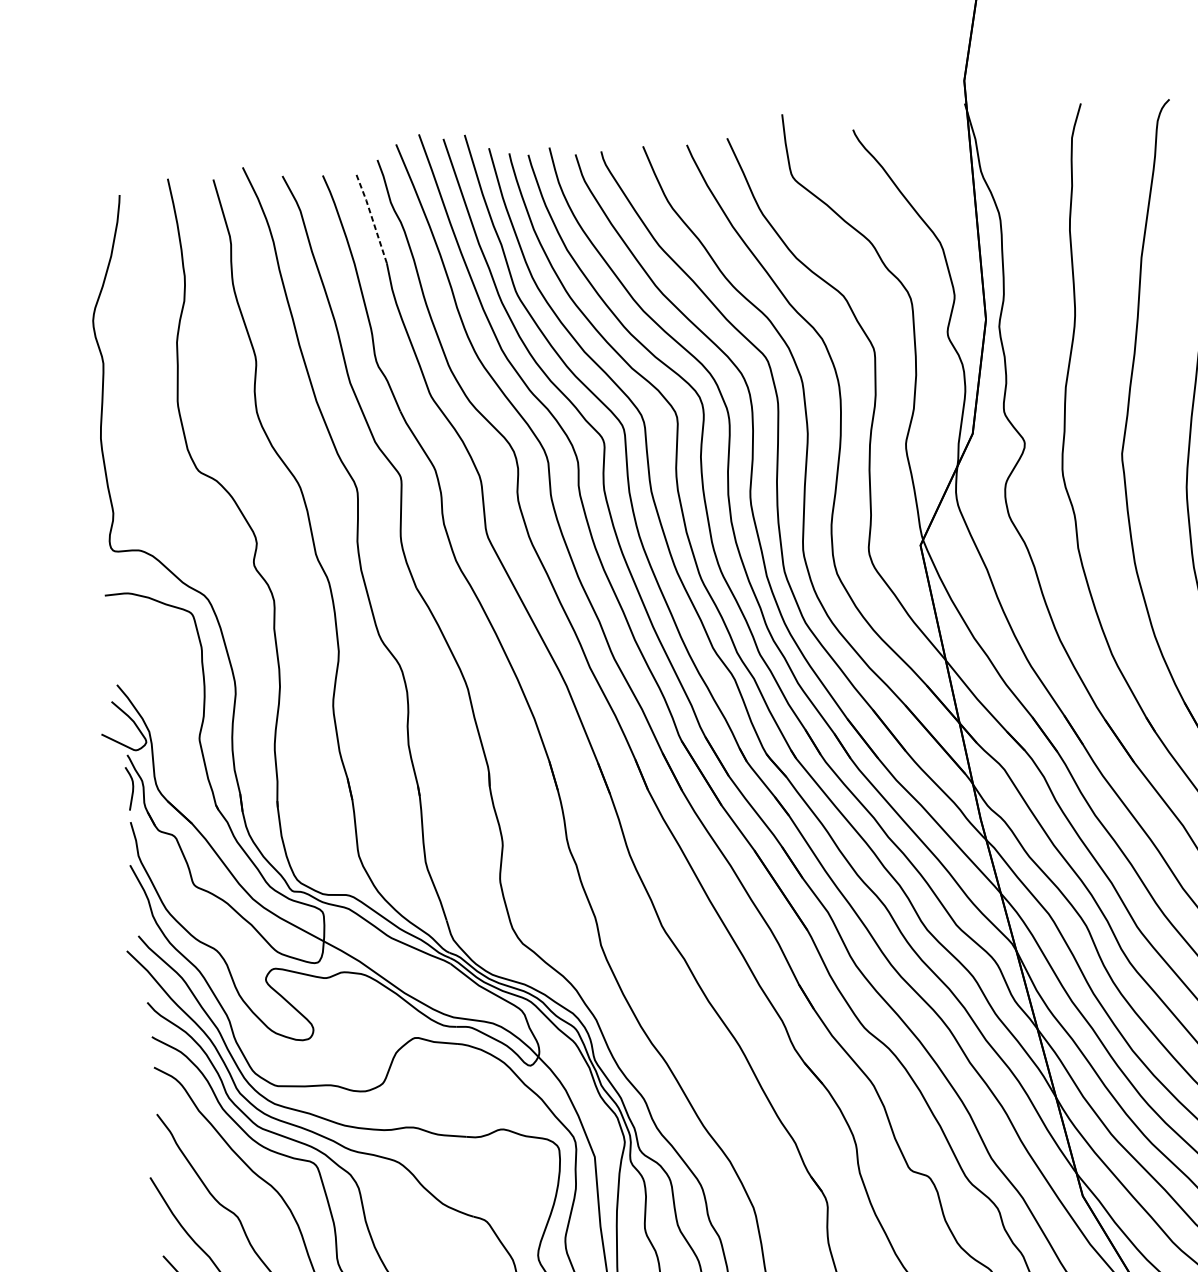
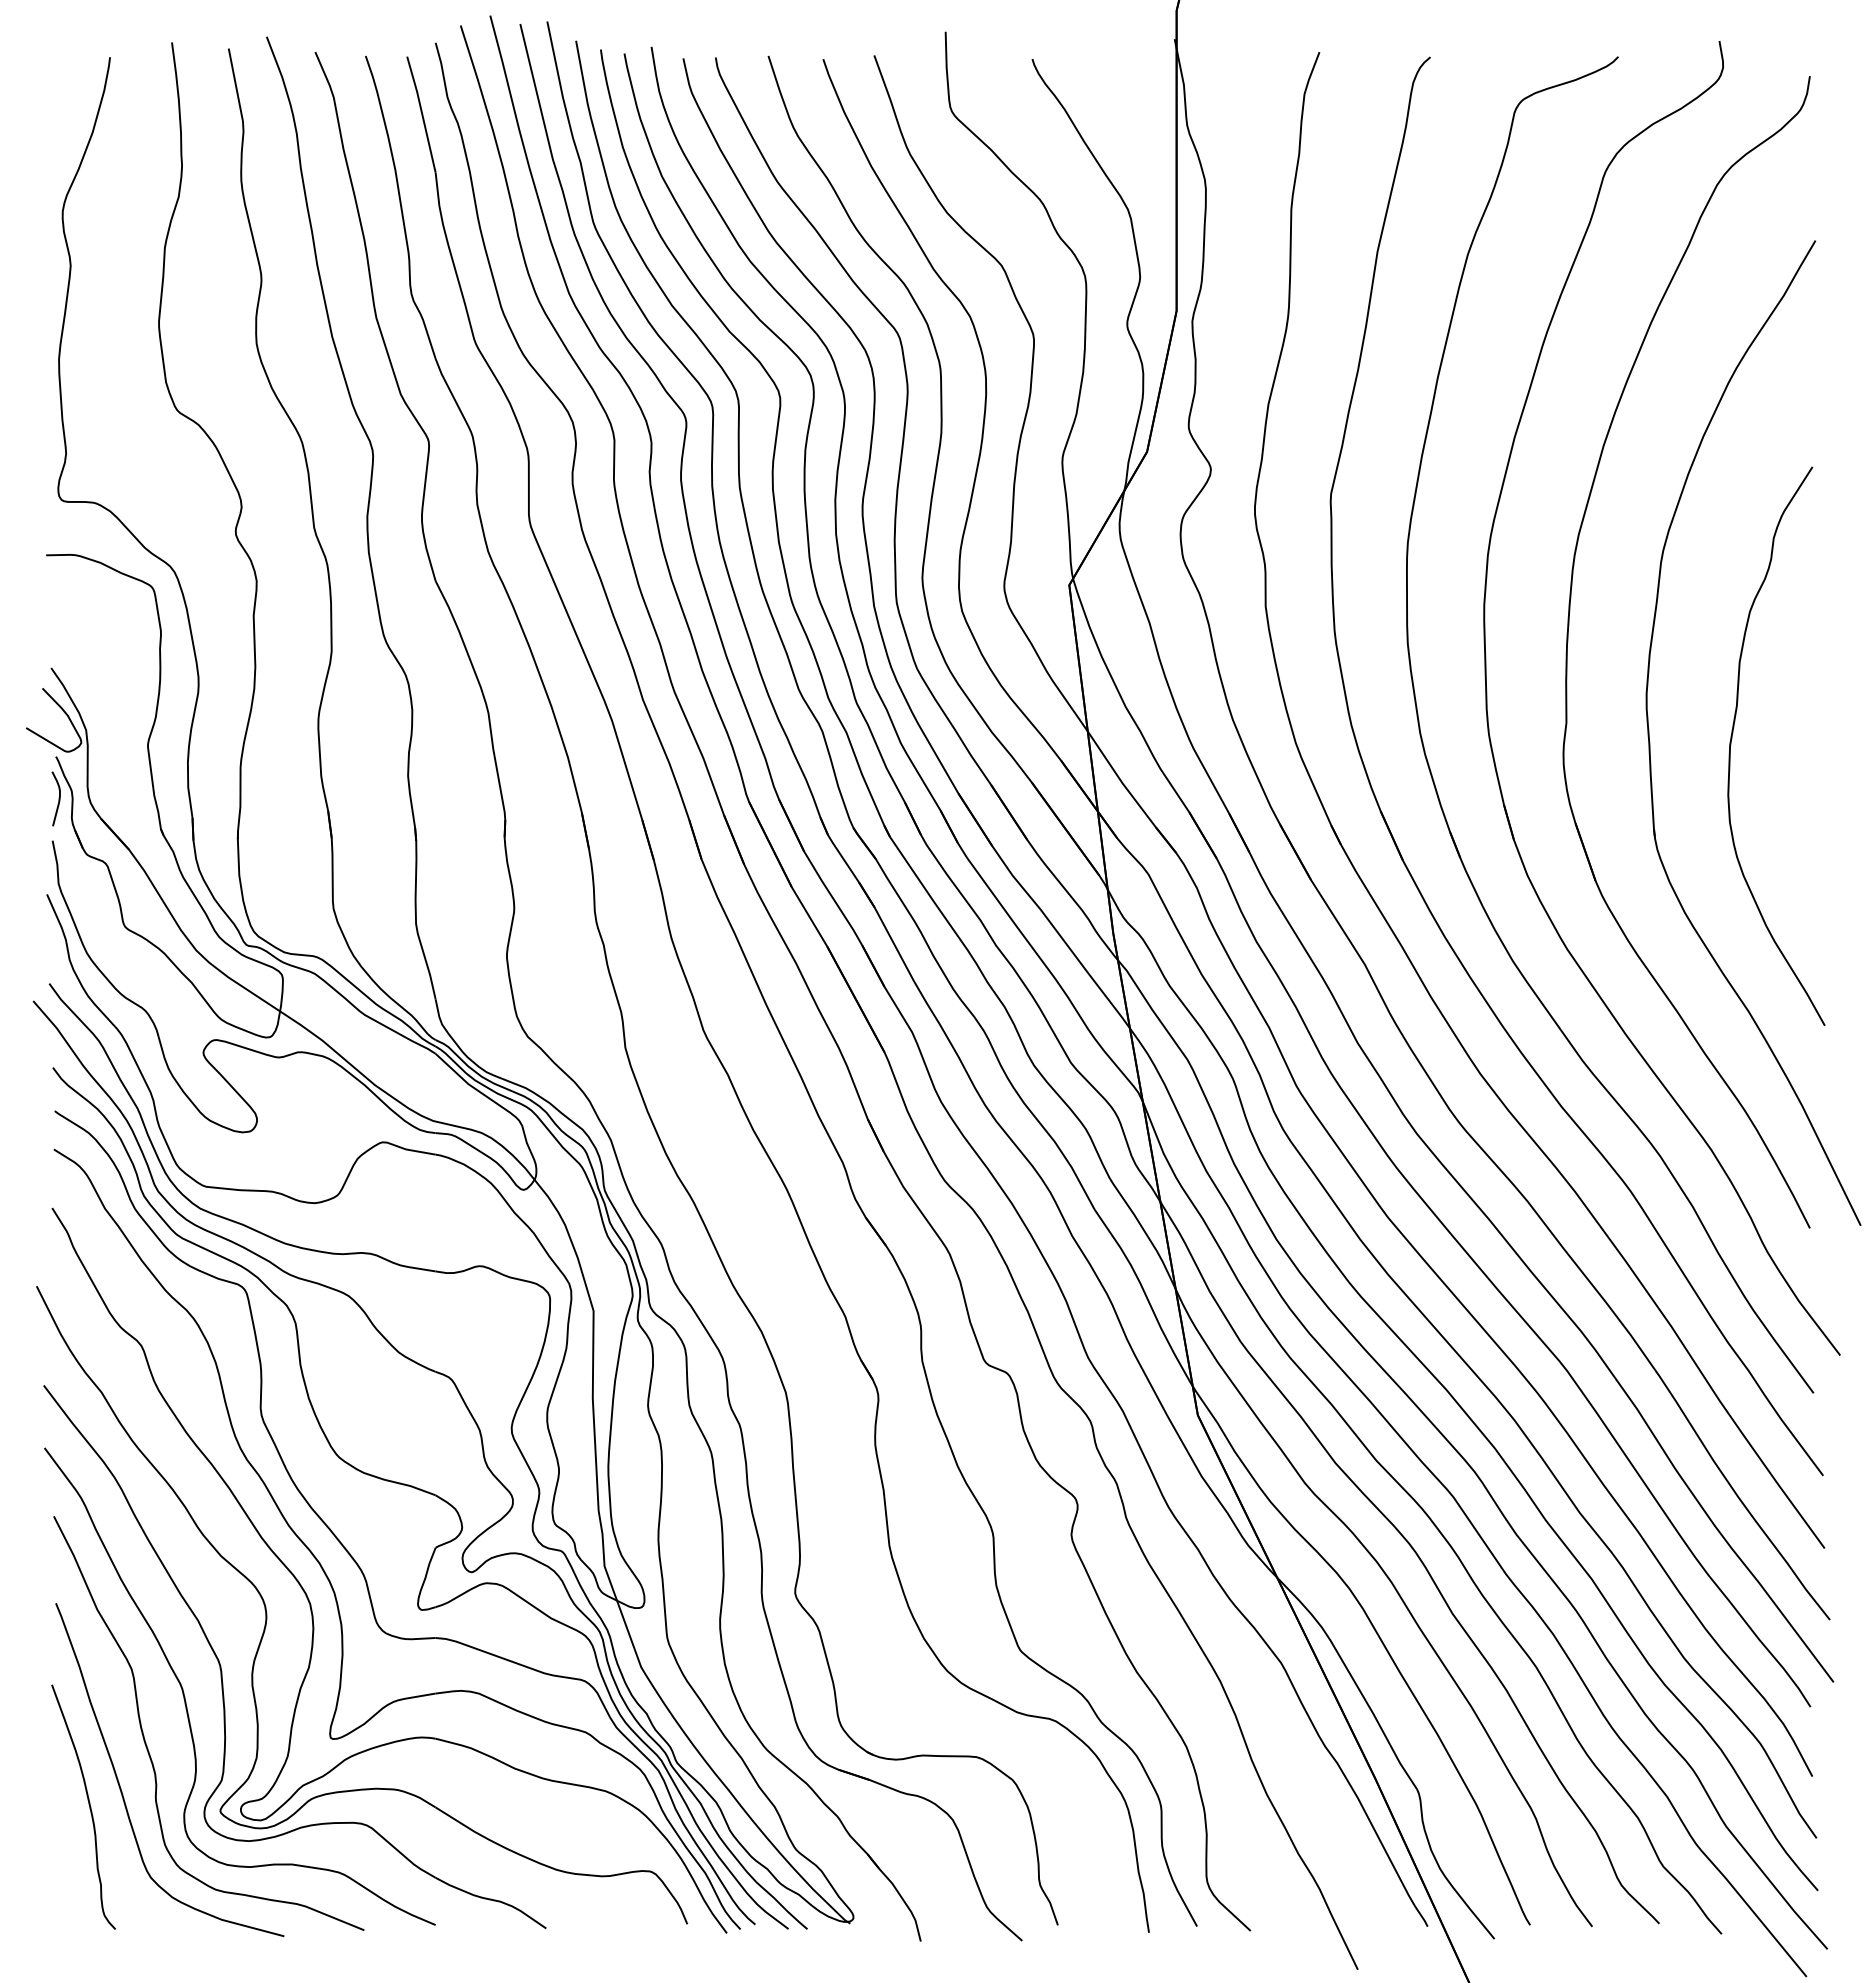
line: (372, 217) -> (422, 113), dashed -> solid

